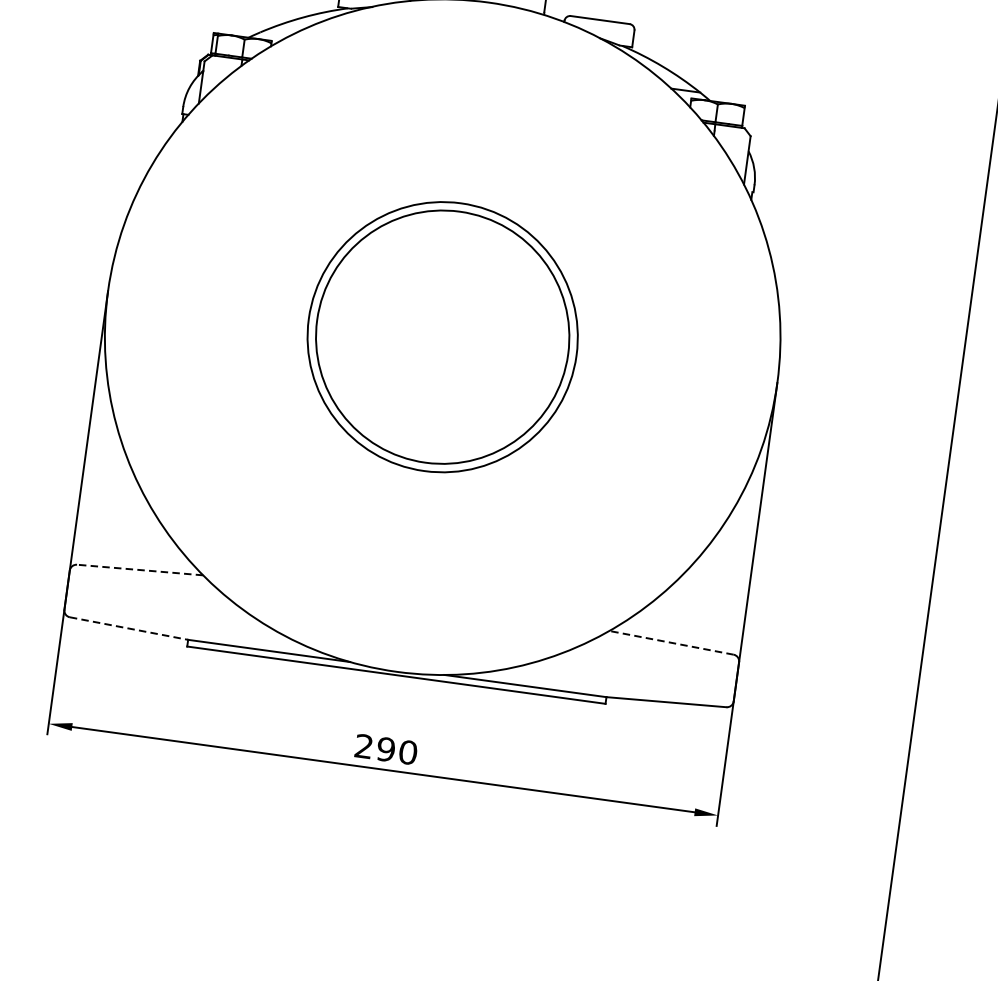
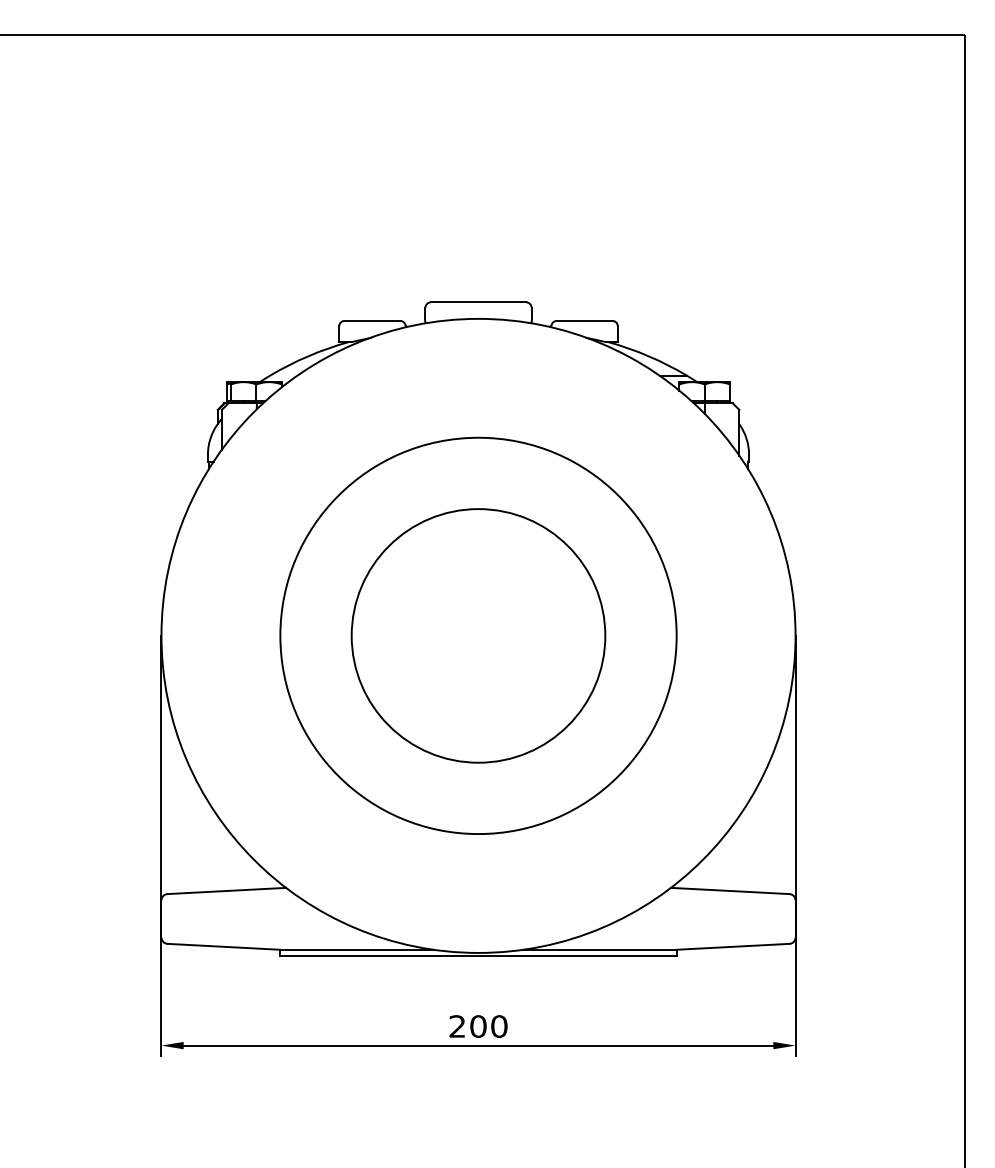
circle: (442, 336) -> (478, 635), size x1.67
line: (139, 570) -> (226, 891), dashed -> solid
line: (128, 628) -> (223, 946), dashed -> solid
line: (670, 642) -> (729, 890), dashed -> solid
text: (386, 749) -> (478, 1026), 290 -> 200

